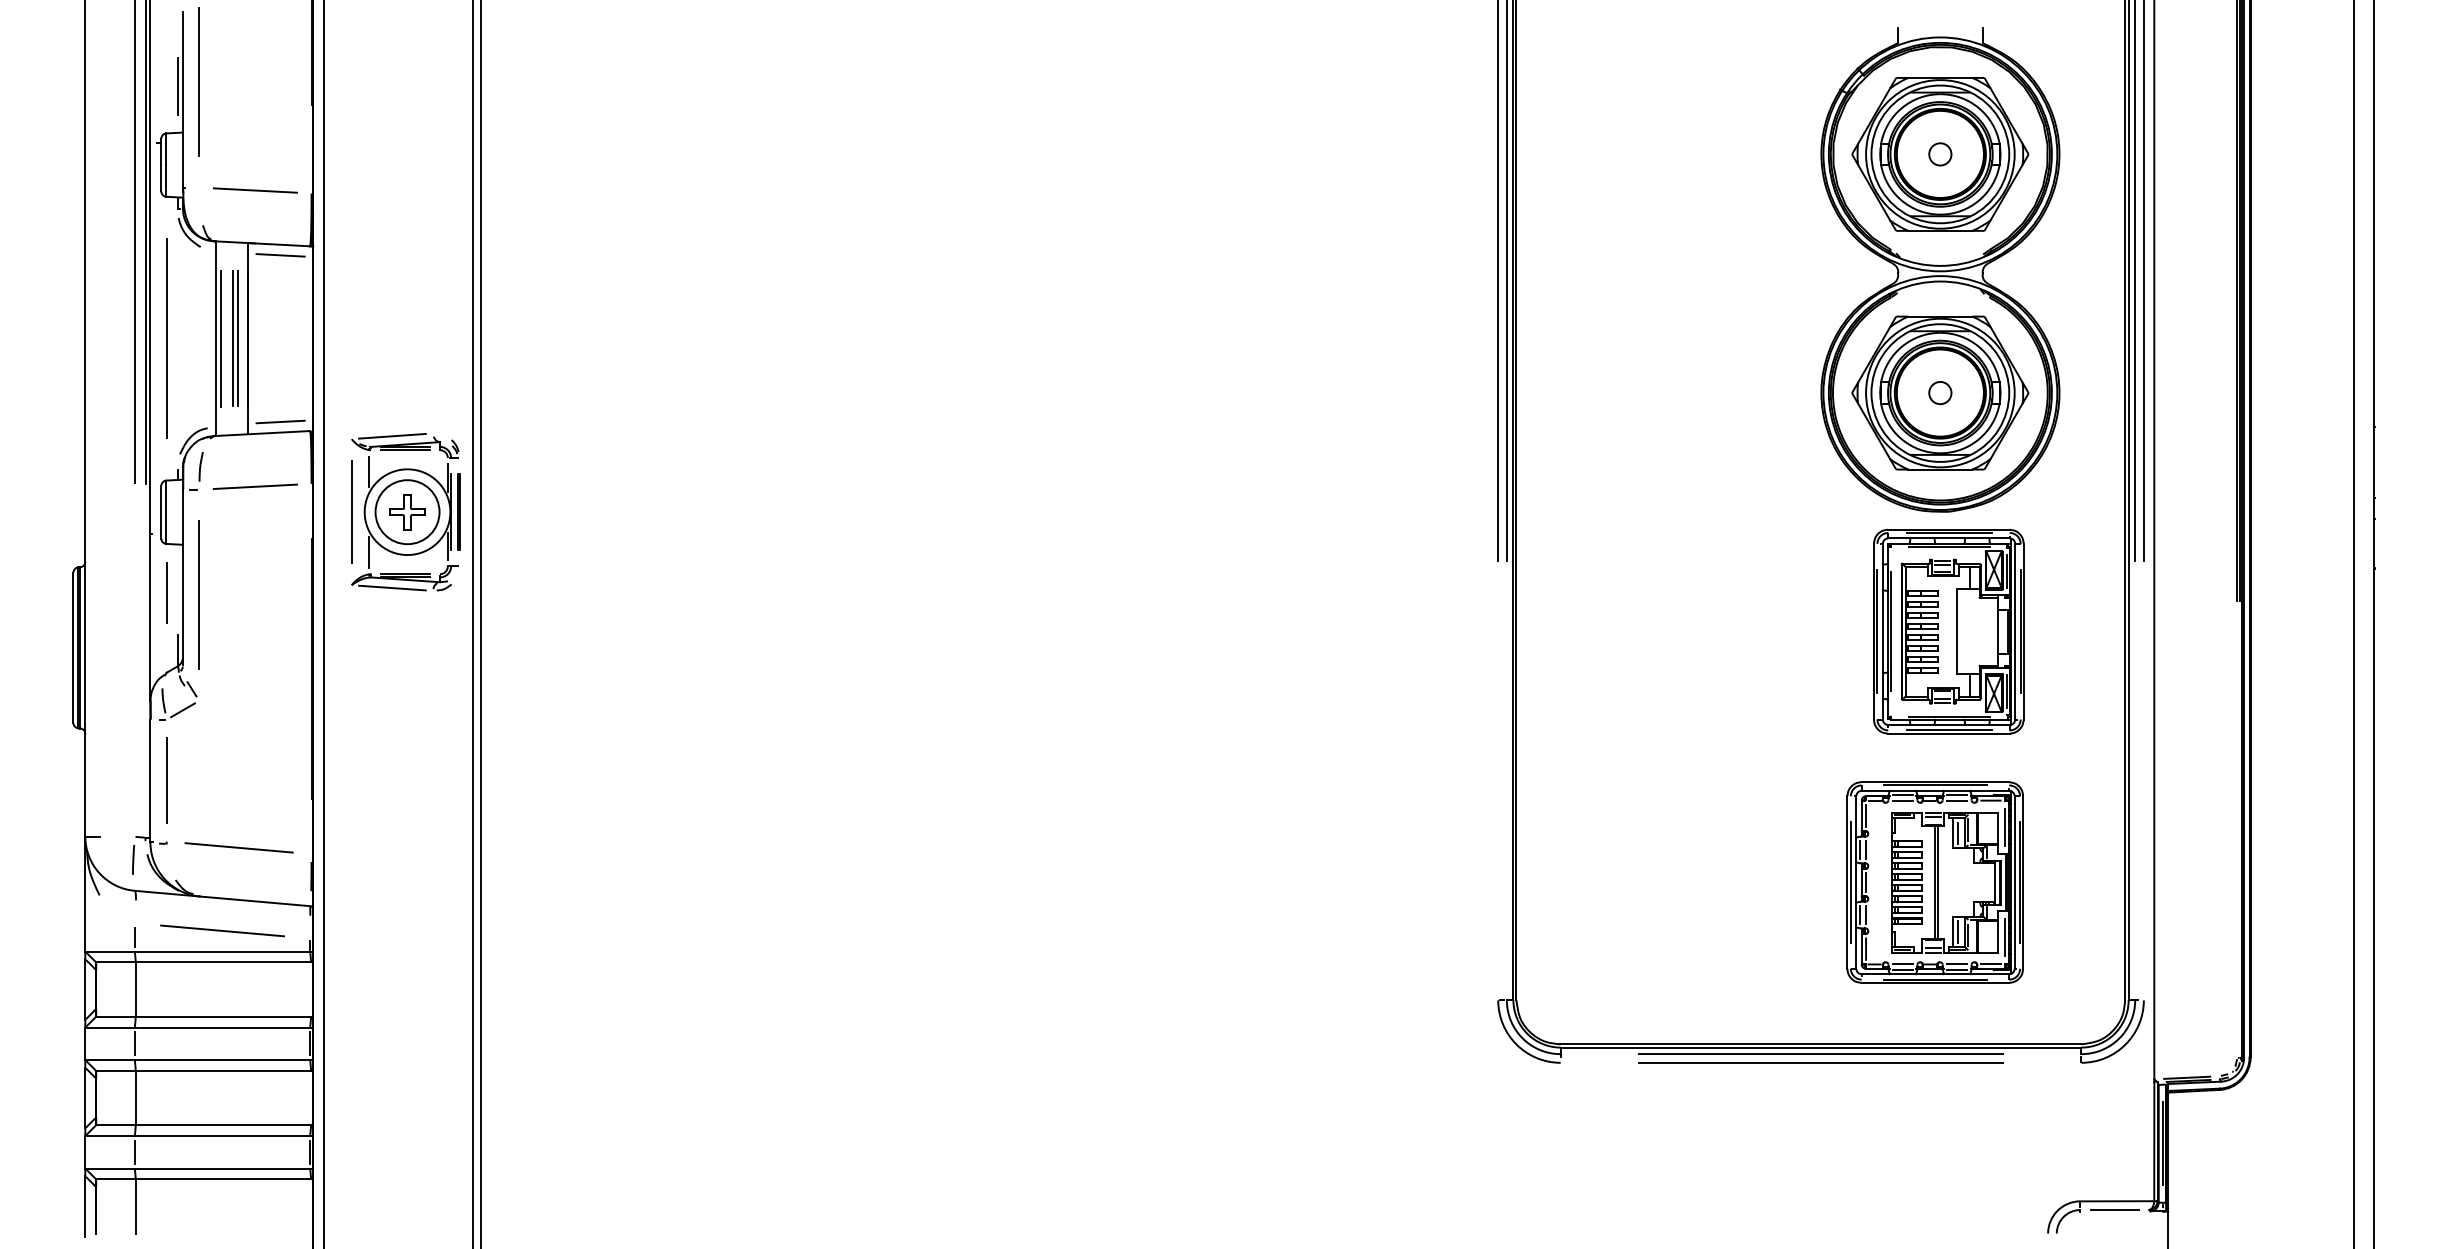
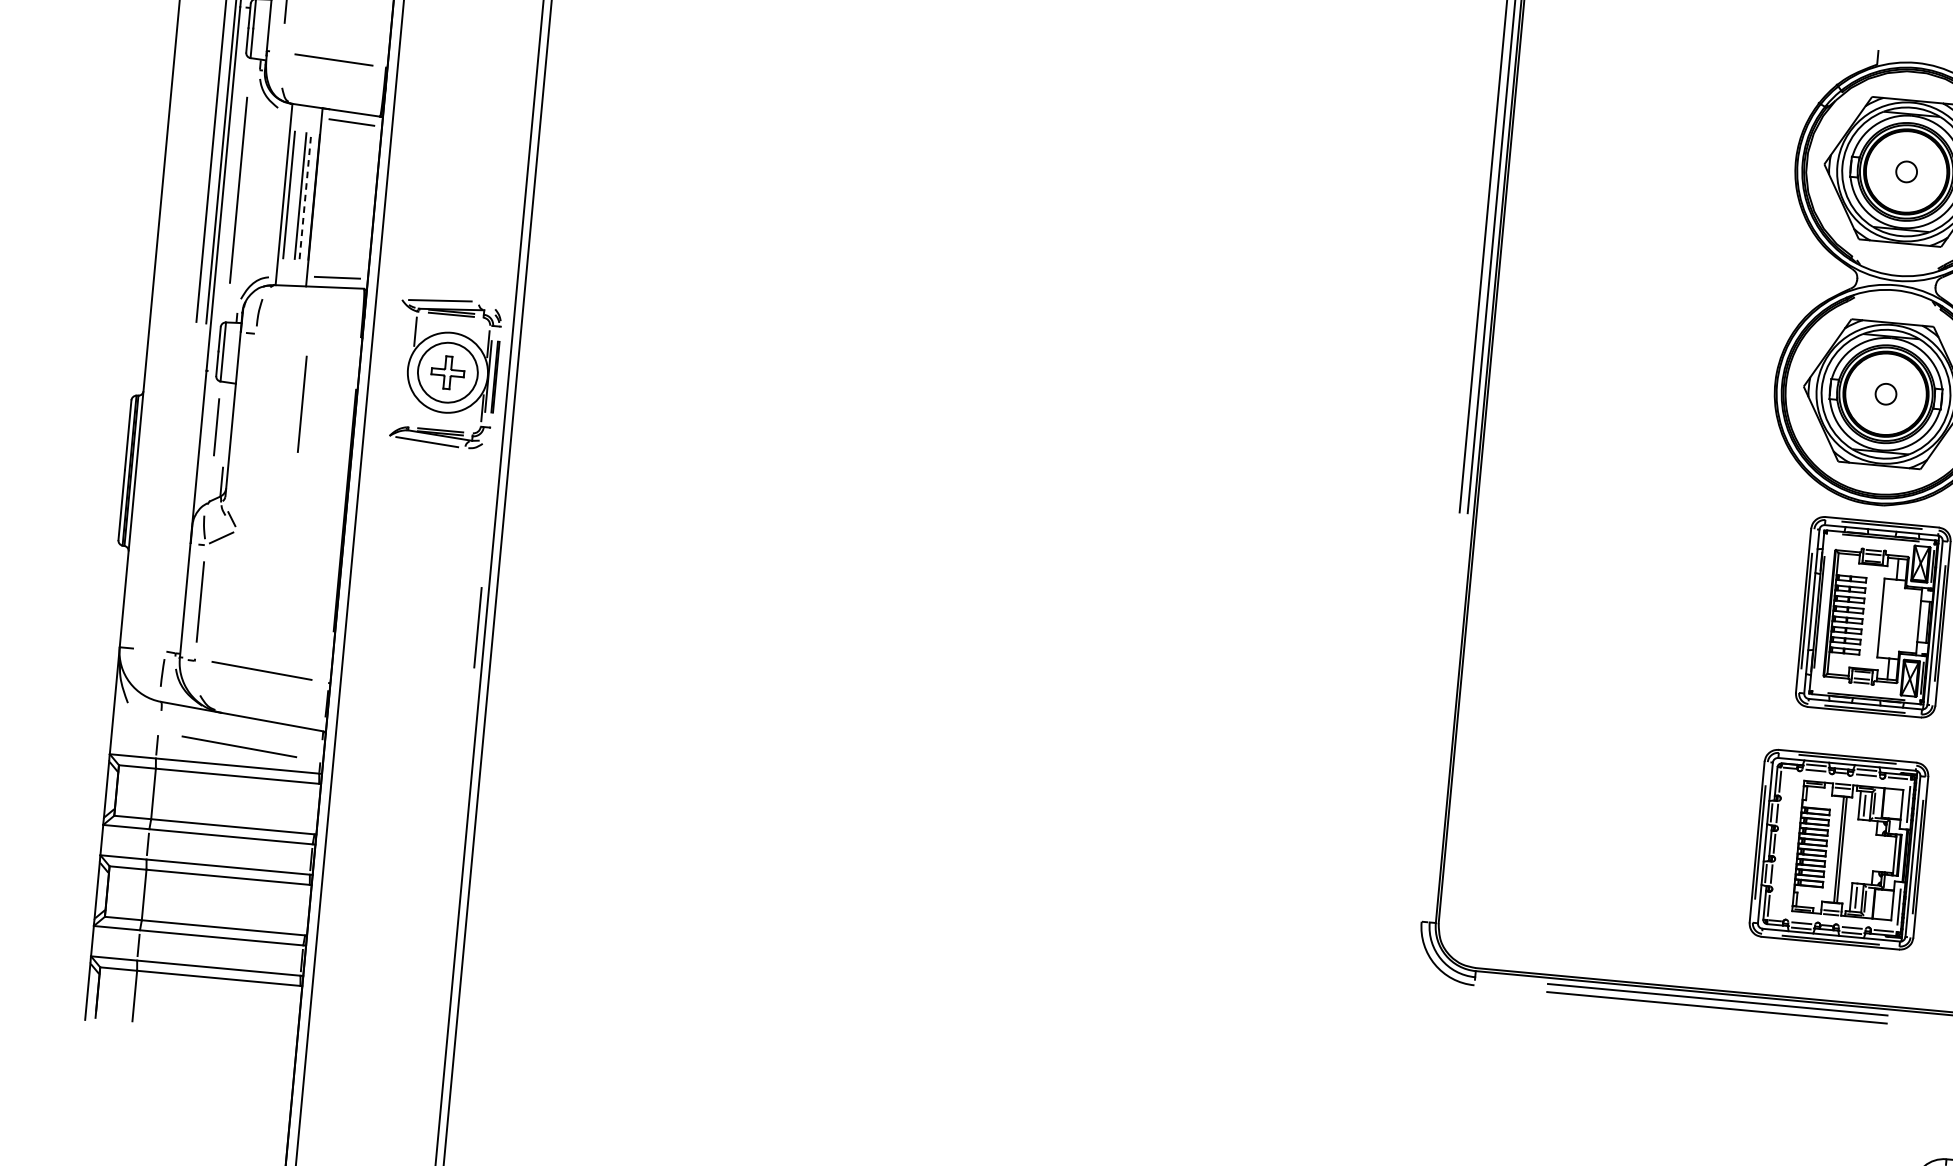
line: (238, 338) -> (305, 196), solid -> dashed
line: (254, 486) -> (307, 335), removed
line: (351, 511) -> (302, 403), moved
line: (369, 552) -> (408, 407), removed
line: (198, 594) -> (246, 431), removed
line: (464, 780) -> (477, 627), added

